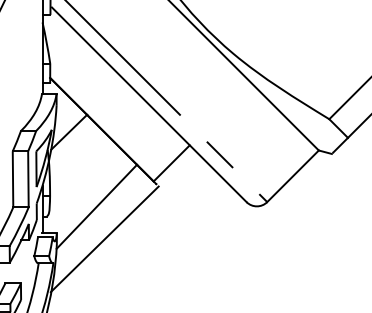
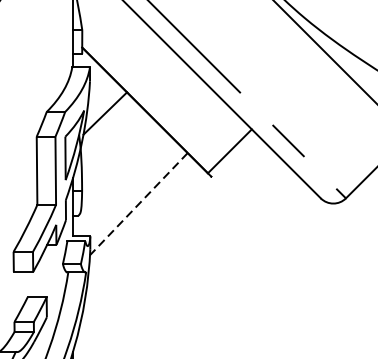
line: (96, 207) -> (138, 204), solid -> dashed
line: (104, 239) -> (148, 243), removed

